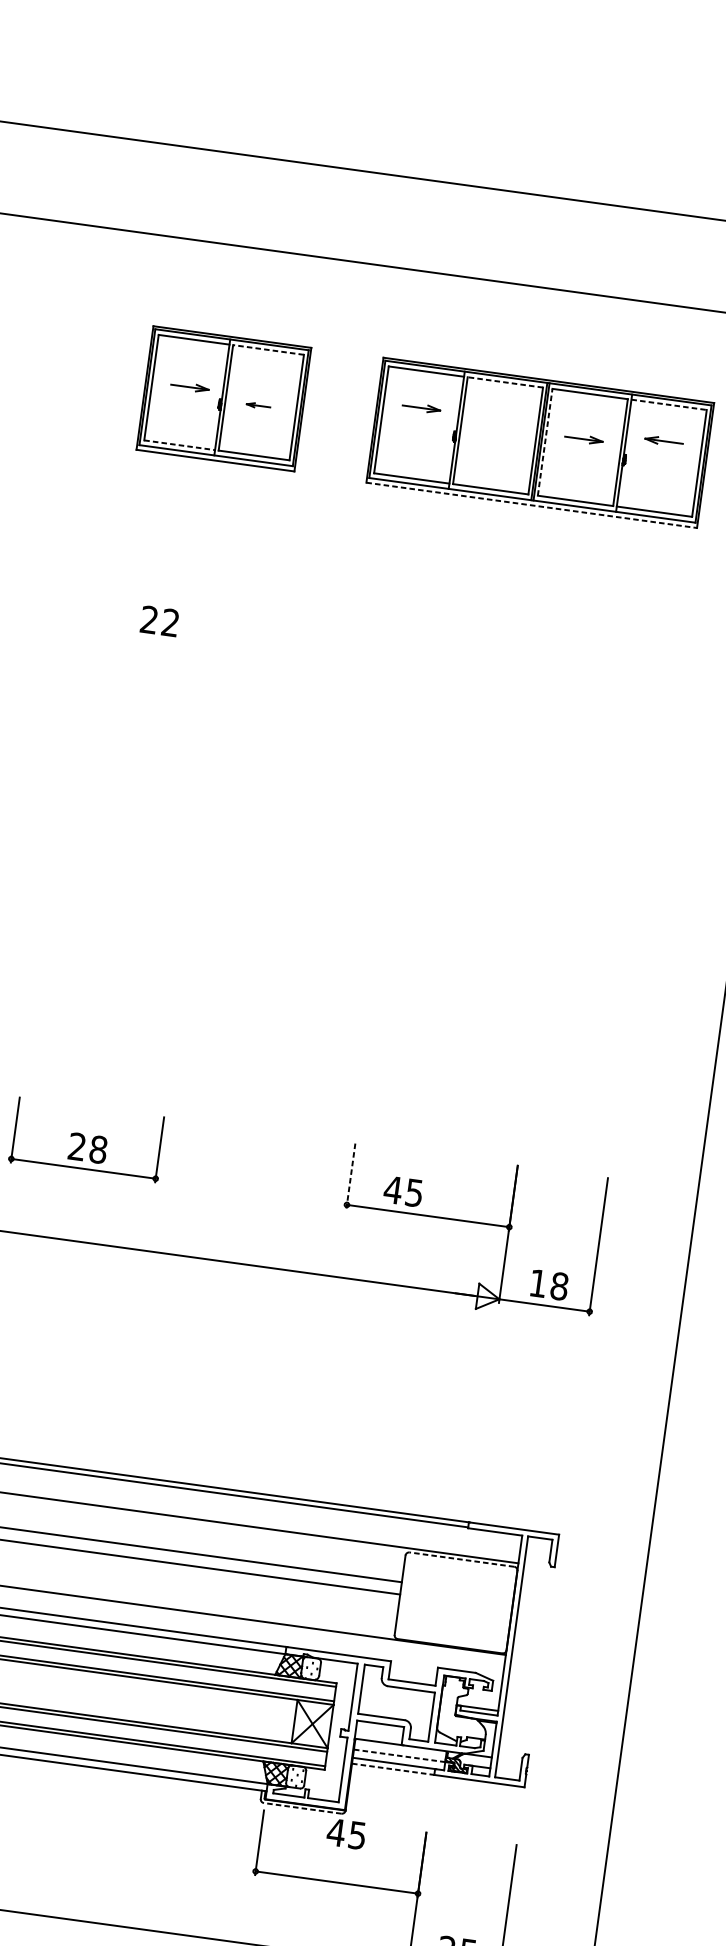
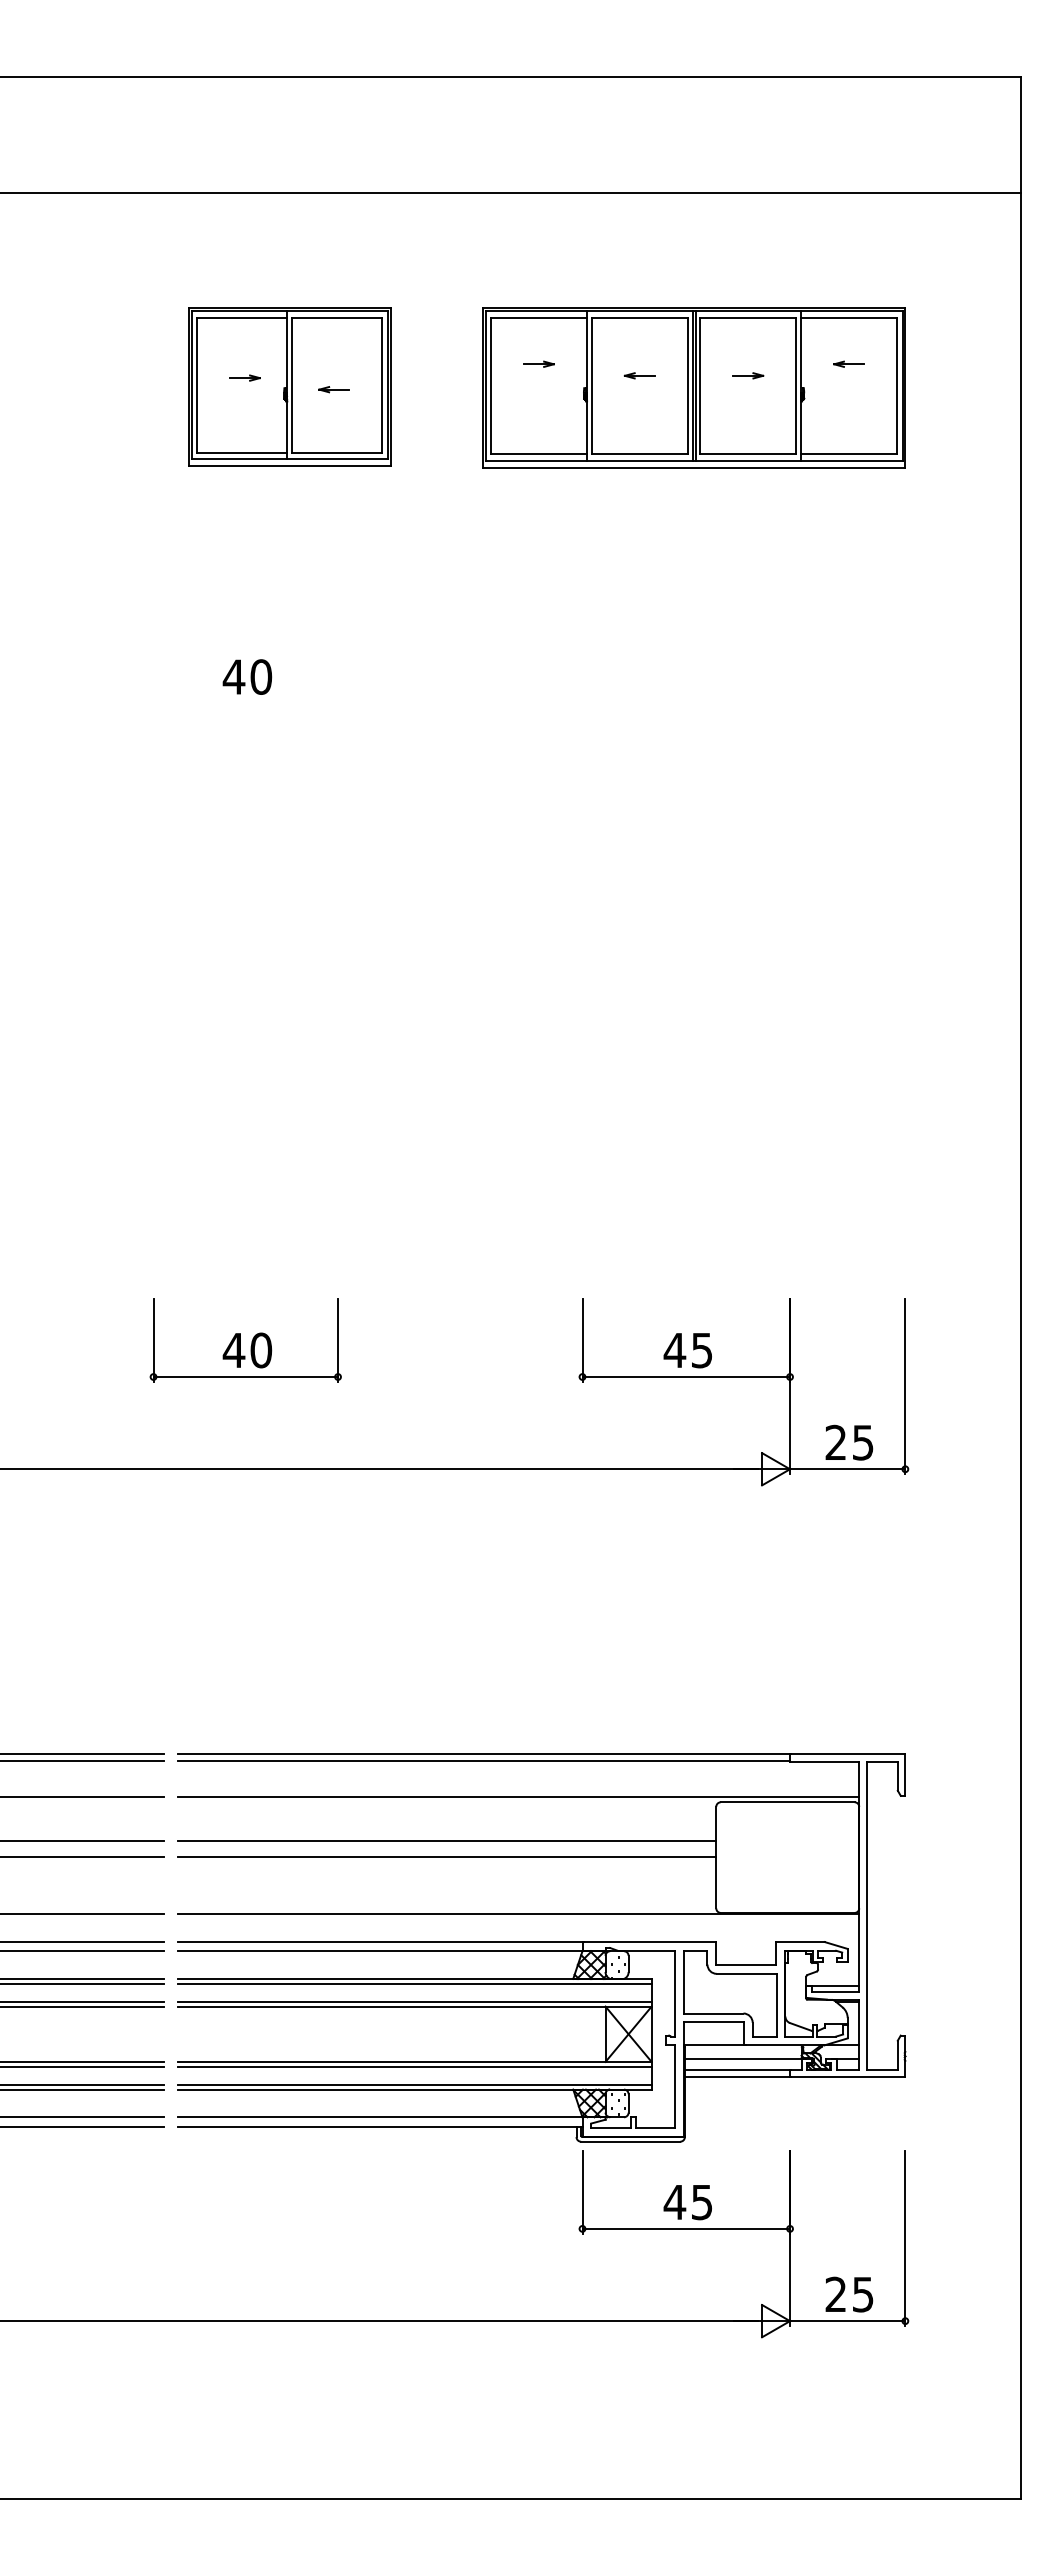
line: (268, 349) -> (336, 317), dashed -> solid
line: (505, 382) -> (639, 317), dashed -> solid
part: (189, 386) -> (244, 377), size x0.62
line: (669, 404) -> (849, 317), dashed -> solid
part: (421, 407) -> (538, 363), size x0.62
part: (498, 427) -> (639, 375), added
part: (584, 439) -> (748, 375), size x0.62
part: (663, 440) -> (848, 363), size x0.62
line: (545, 441) -> (700, 385), dashed -> solid
line: (180, 445) -> (242, 452), dashed -> solid
line: (532, 505) -> (694, 467), dashed -> solid
text: (159, 620) -> (247, 676), 22 -> 40
text: (87, 1148) -> (247, 1350), 28 -> 40
line: (350, 1176) -> (582, 1340), dashed -> solid
text: (403, 1191) -> (687, 1350), moved
text: (548, 1284) -> (849, 1442), 18 -> 25
line: (461, 1559) -> (787, 1802), dashed -> solid
line: (401, 1756) -> (745, 2059), dashed -> solid
line: (393, 1769) -> (738, 2077), dashed -> solid
line: (302, 1808) -> (630, 2141), dashed -> solid
text: (346, 1834) -> (687, 2202), moved

